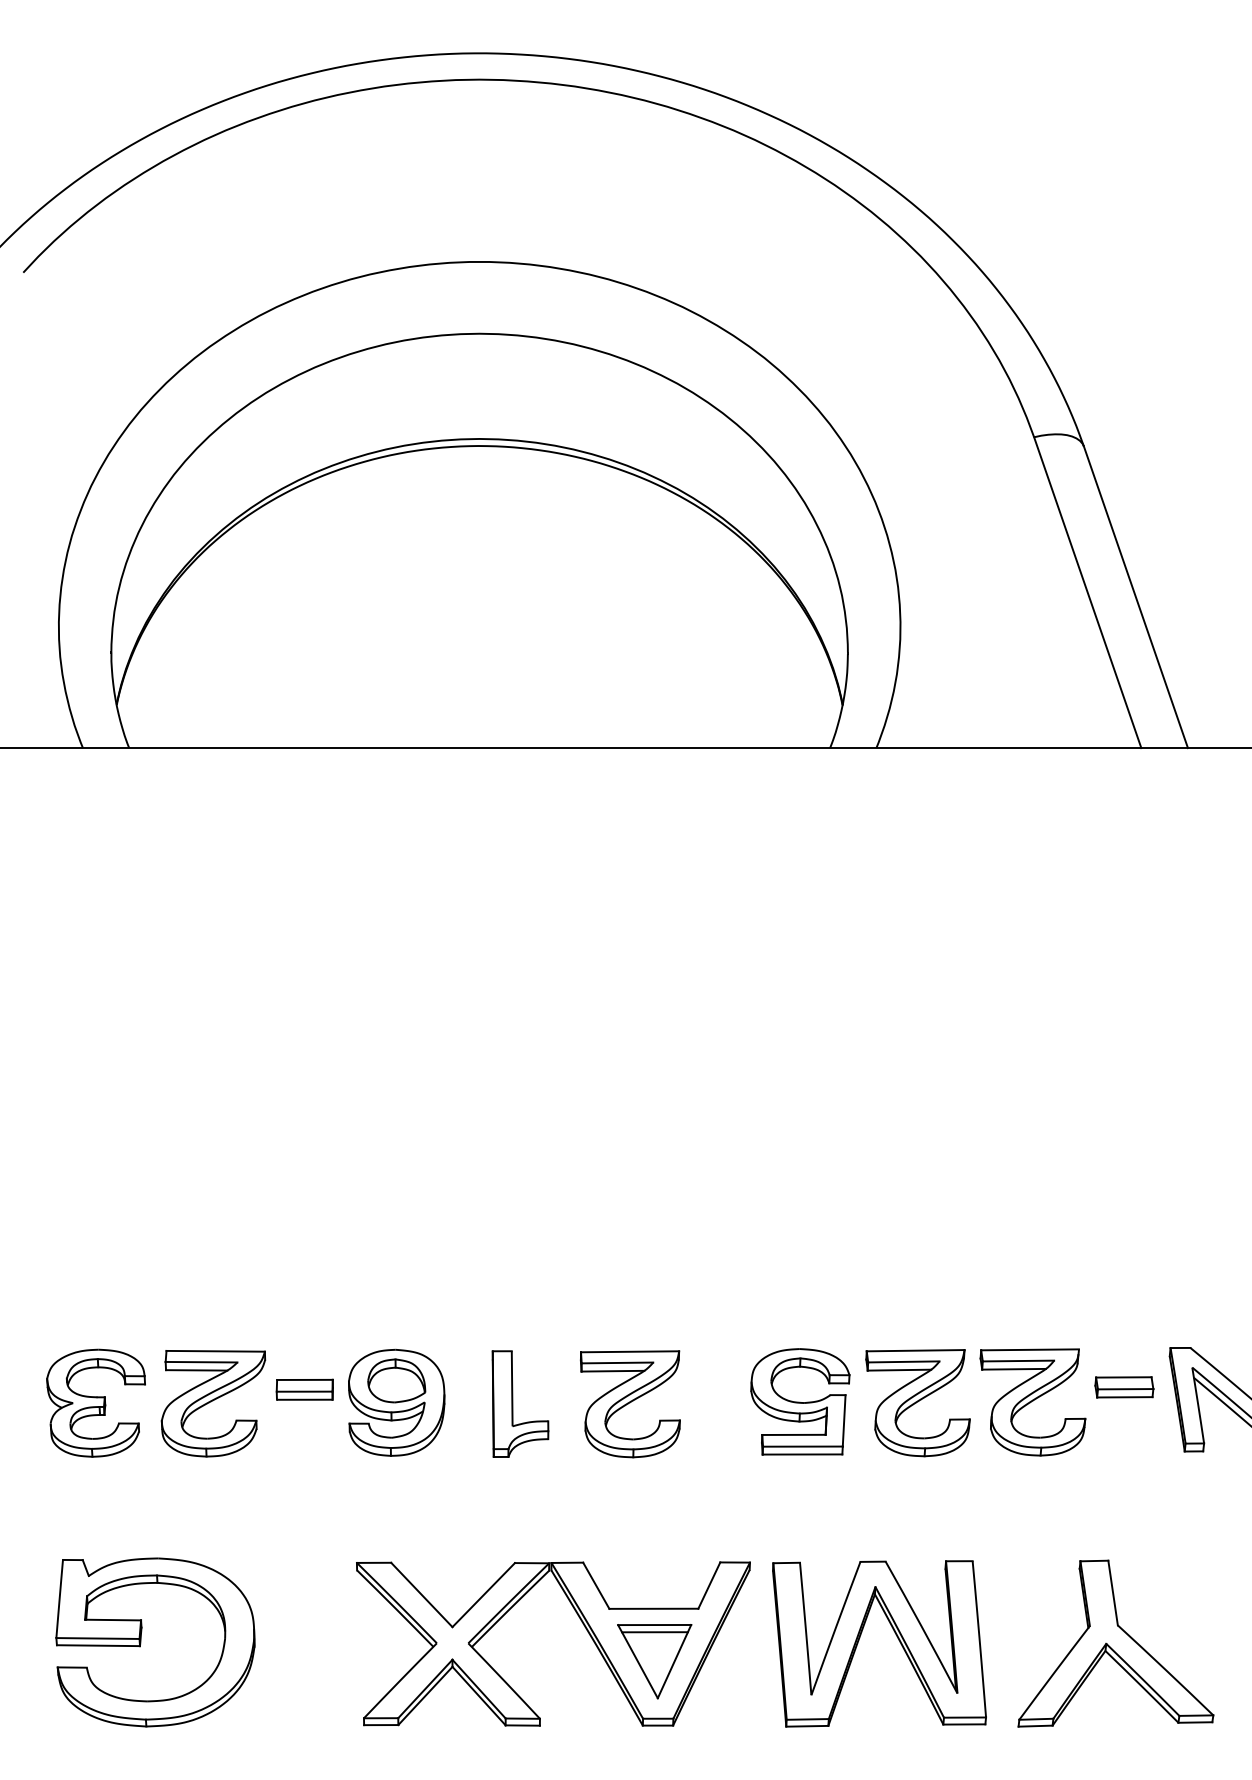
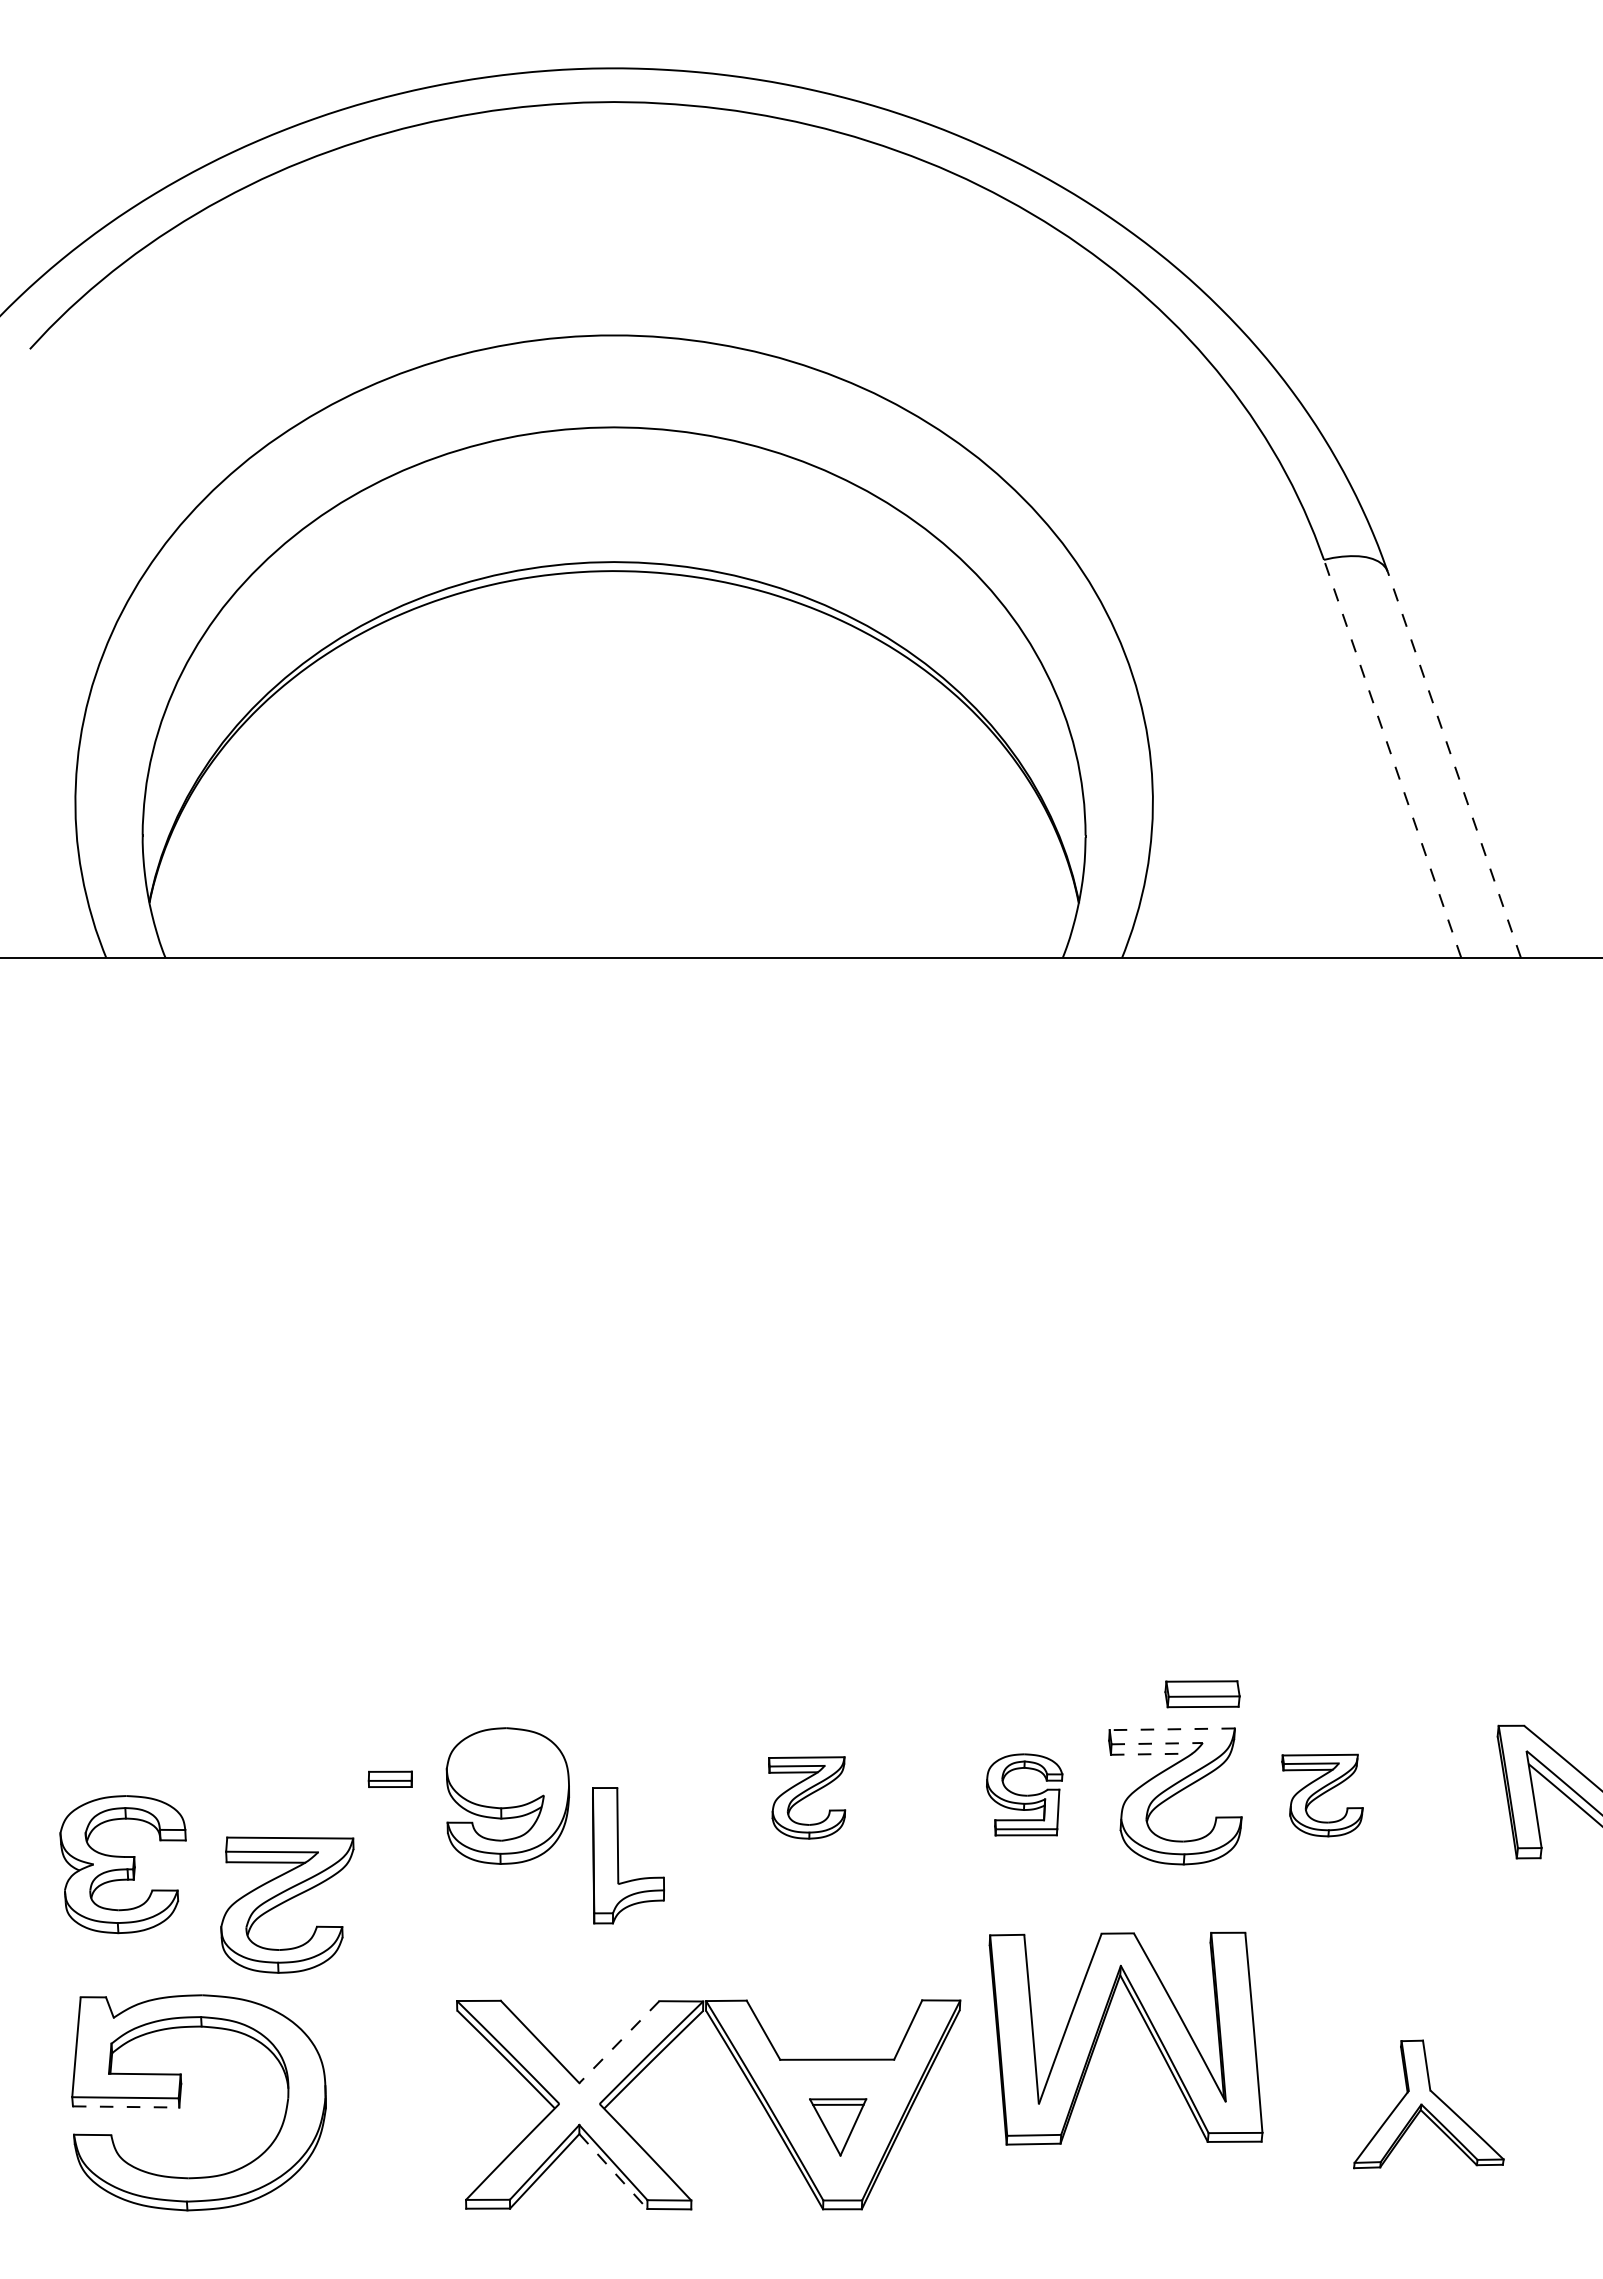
line: (1087, 592) -> (1392, 758), solid -> dashed
line: (1136, 597) -> (1454, 764), solid -> dashed
line: (915, 1350) -> (1172, 1729), solid -> dashed
line: (904, 1361) -> (1157, 1743), solid -> dashed
line: (899, 1370) -> (1151, 1754), solid -> dashed
part: (396, 1380) -> (507, 1767), removed
part: (1124, 1387) -> (1202, 1694), moved
part: (304, 1389) -> (390, 1779), size x0.6
part: (800, 1401) -> (1024, 1794), size x0.6
part: (1032, 1402) -> (1322, 1795), size x0.6
part: (95, 1403) -> (122, 1864), moved
part: (213, 1403) -> (287, 1904), moved
part: (512, 1403) -> (618, 1855), moved
part: (629, 1403) -> (806, 1797), size x0.6
line: (483, 1595) -> (619, 2042), solid -> dashed
part: (896, 1635) -> (1147, 2028), moved
part: (1115, 1643) -> (1428, 2104), size x0.6
line: (98, 1645) -> (126, 2106), solid -> dashed
part: (654, 1661) -> (837, 2127), size x0.6
line: (479, 1696) -> (613, 2171), solid -> dashed

